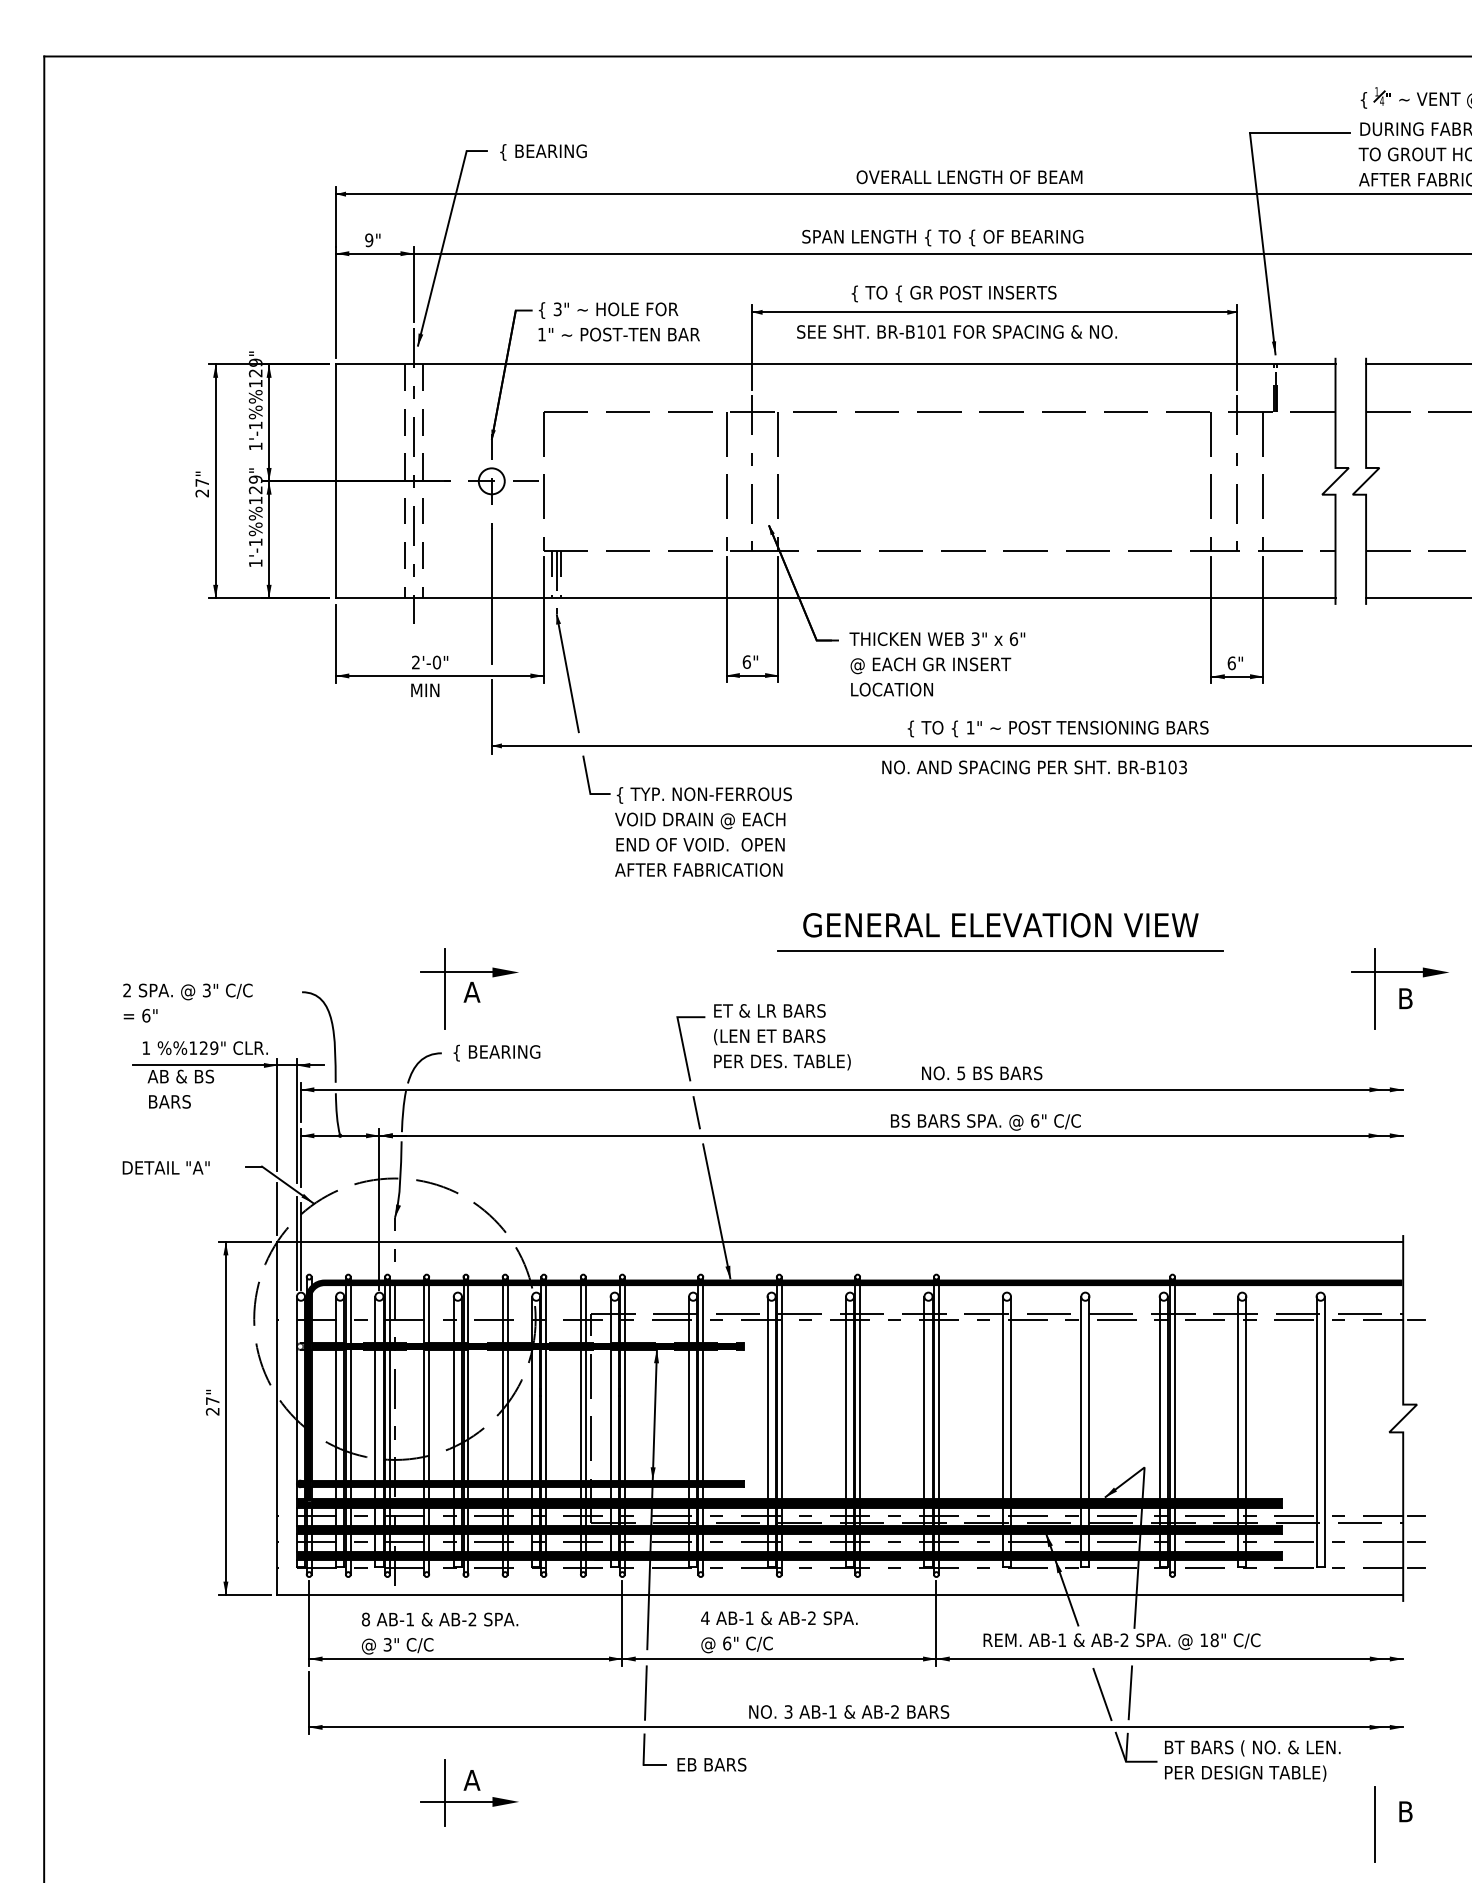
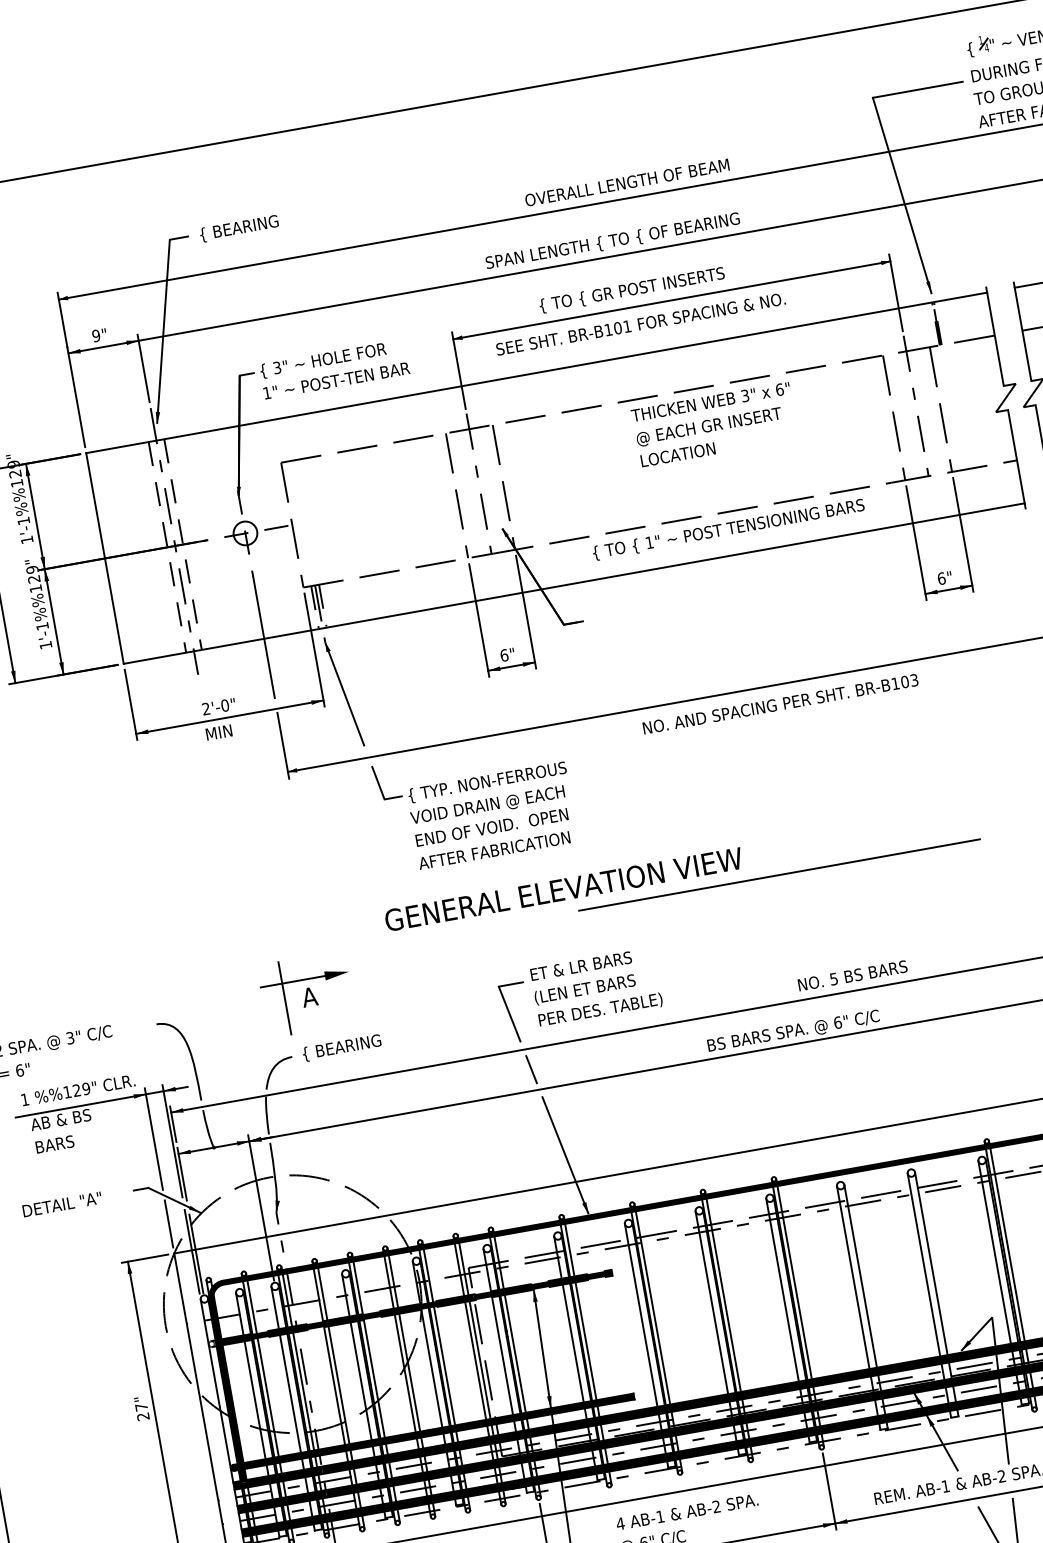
text: (937, 664) -> (714, 424), moved
text: (1057, 728) -> (728, 529), moved
text: (1000, 925) -> (563, 889), moved
text: (982, 1073) -> (853, 975), moved

